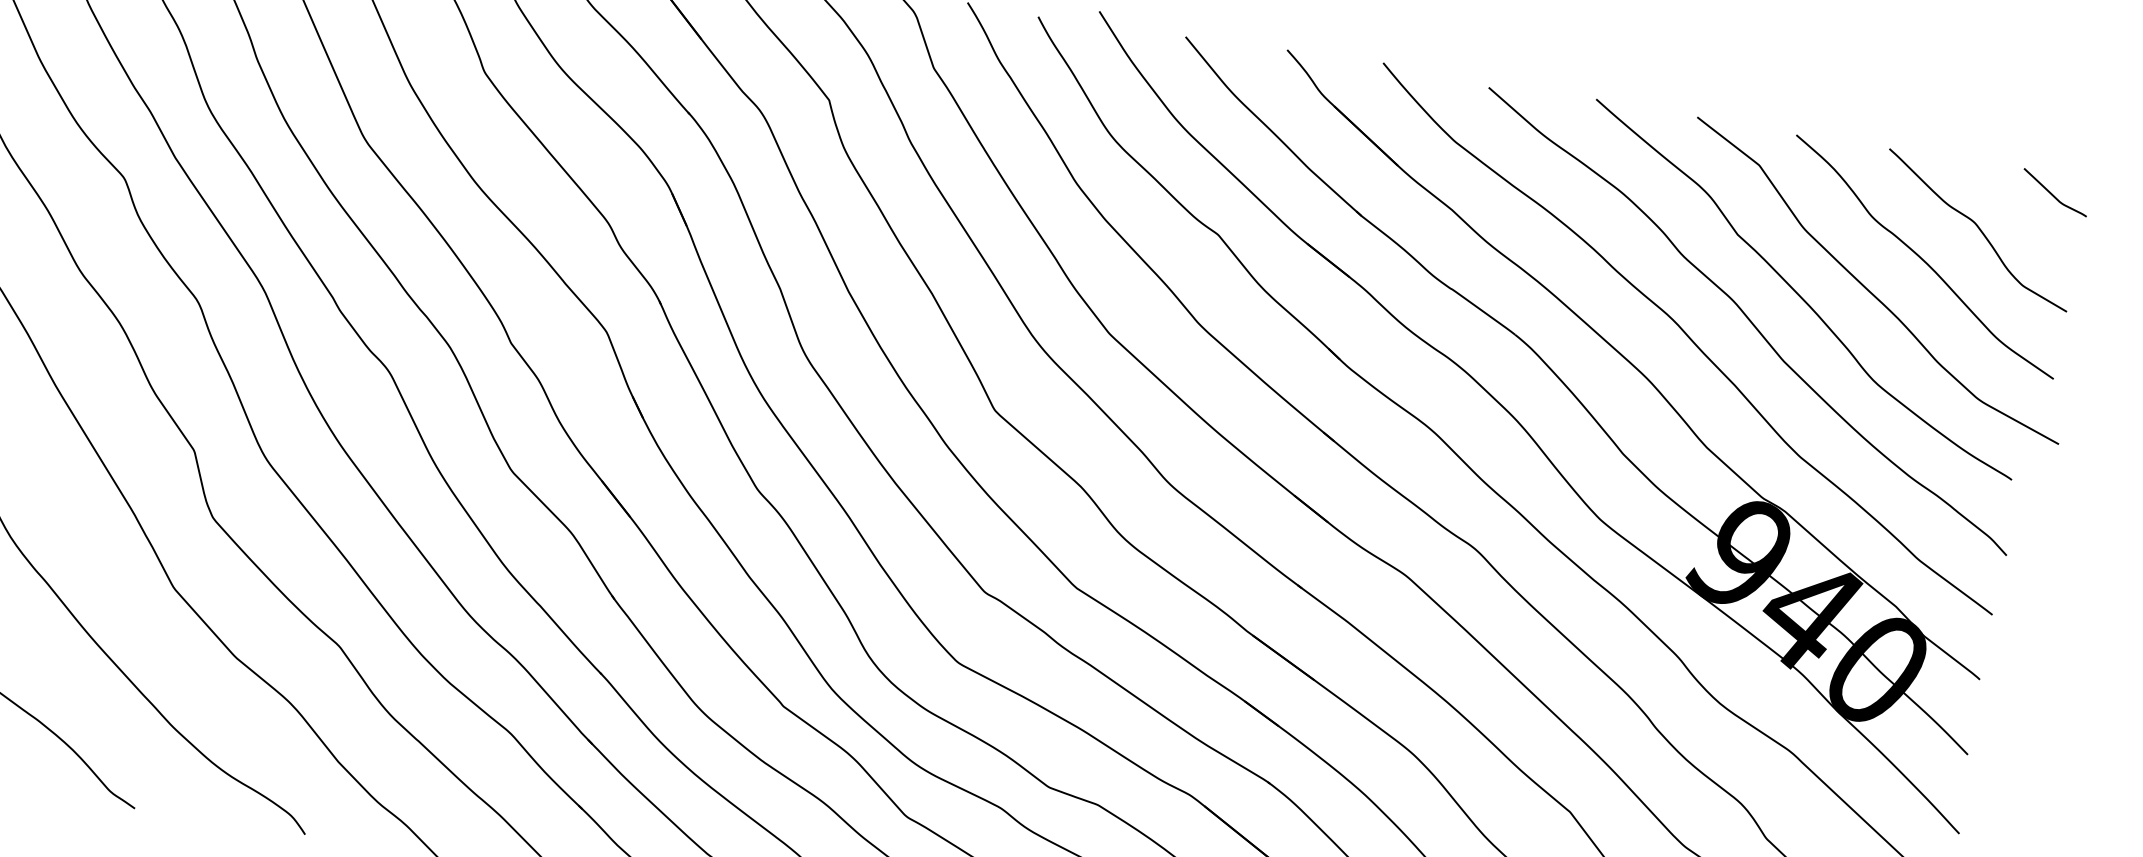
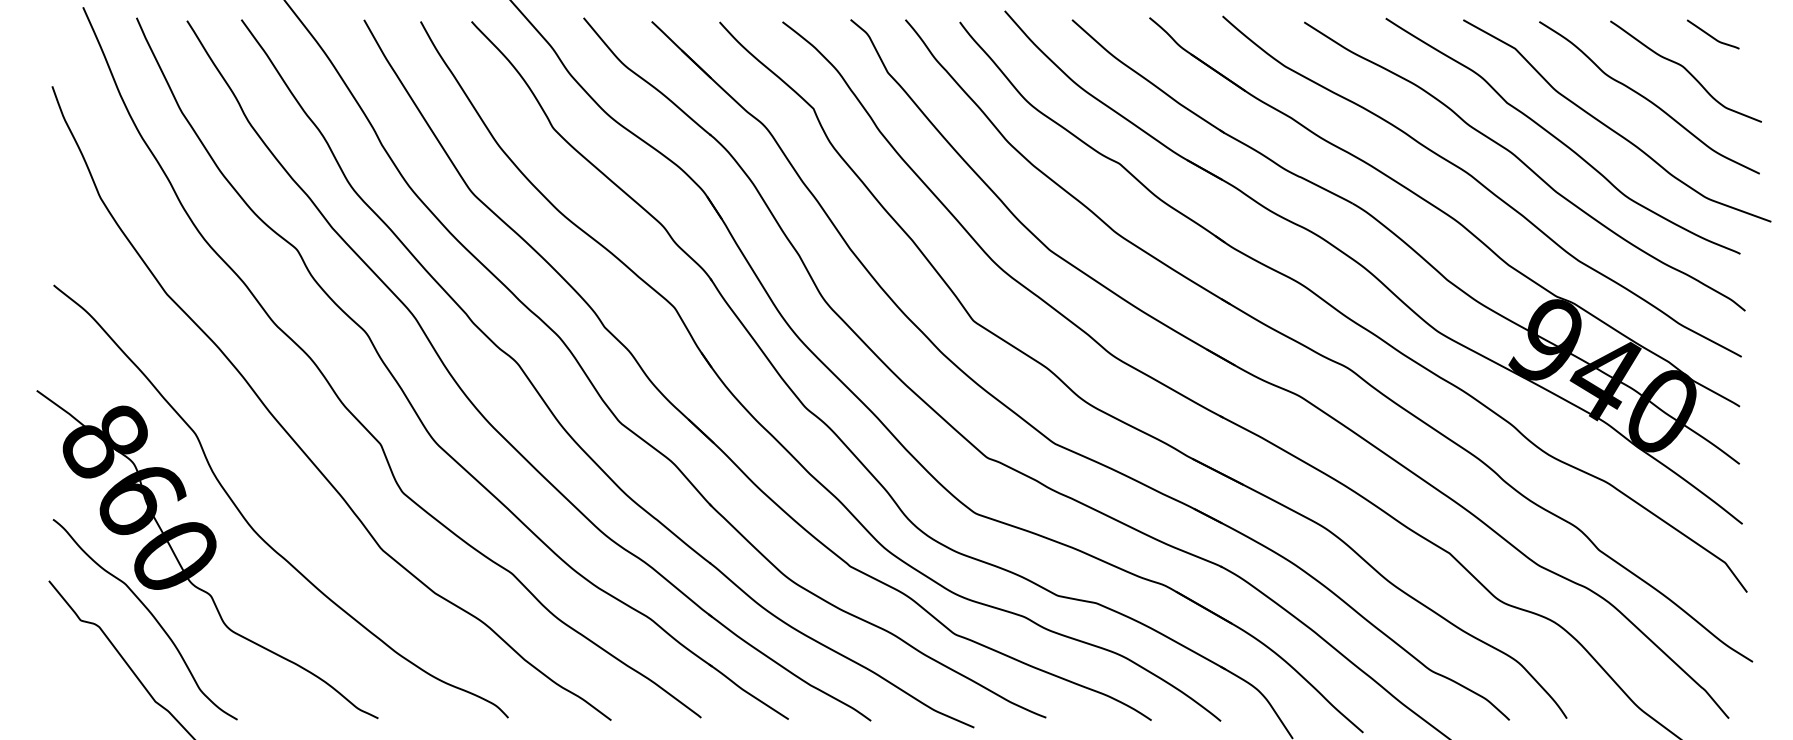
curve: (2052, 193) -> (1711, 35), moved

